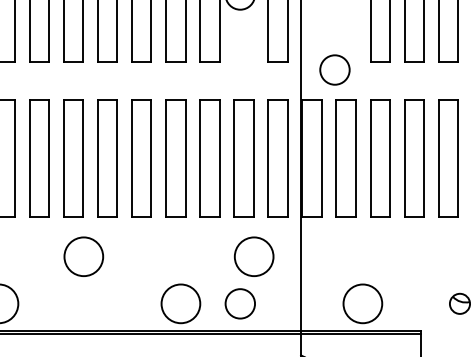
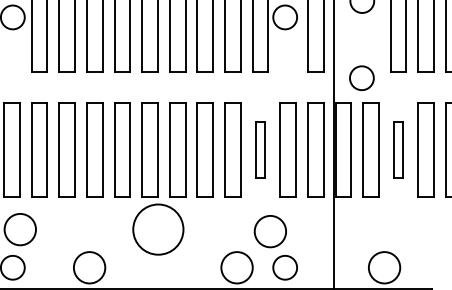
part: (209, 157) -> (260, 149), size x0.6
part: (380, 157) -> (398, 149), size x0.6
circle: (83, 256) -> (158, 229), size x1.6
circle: (253, 256) -> (269, 231), moved

